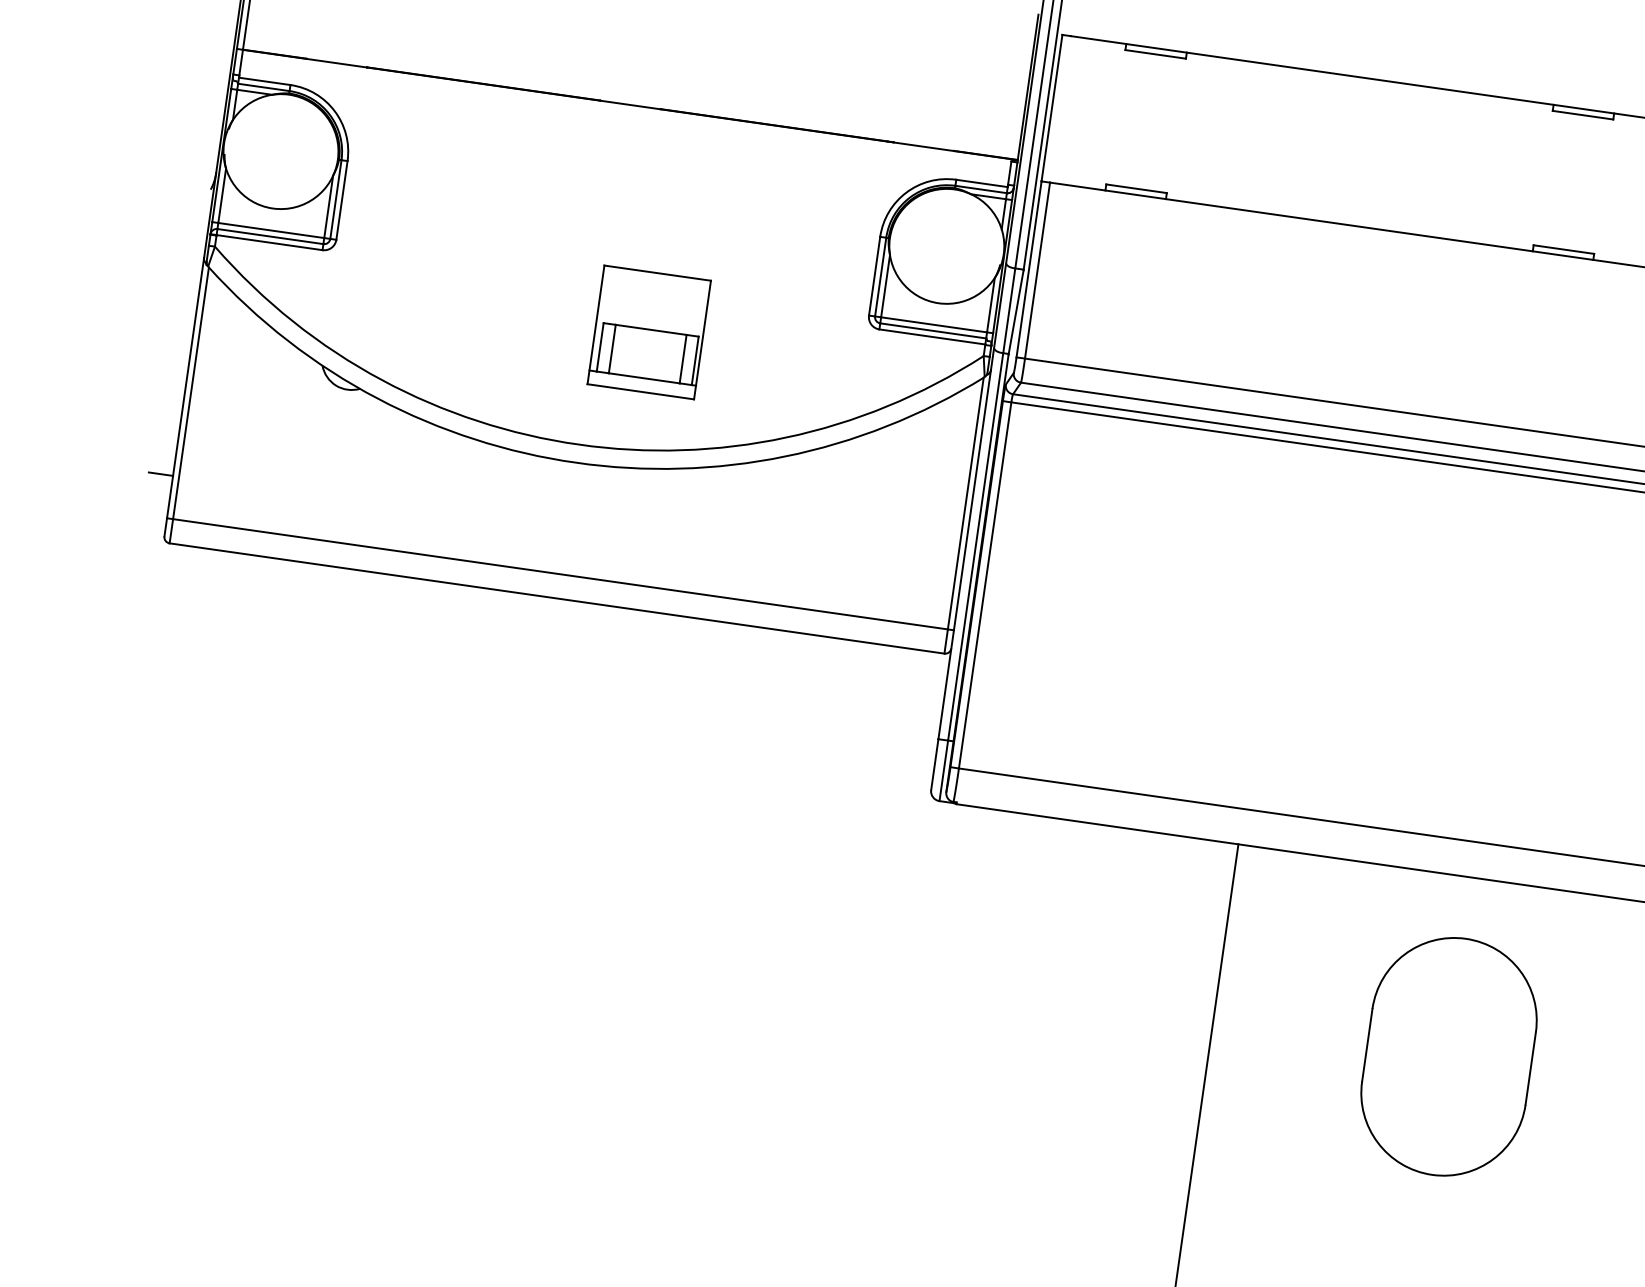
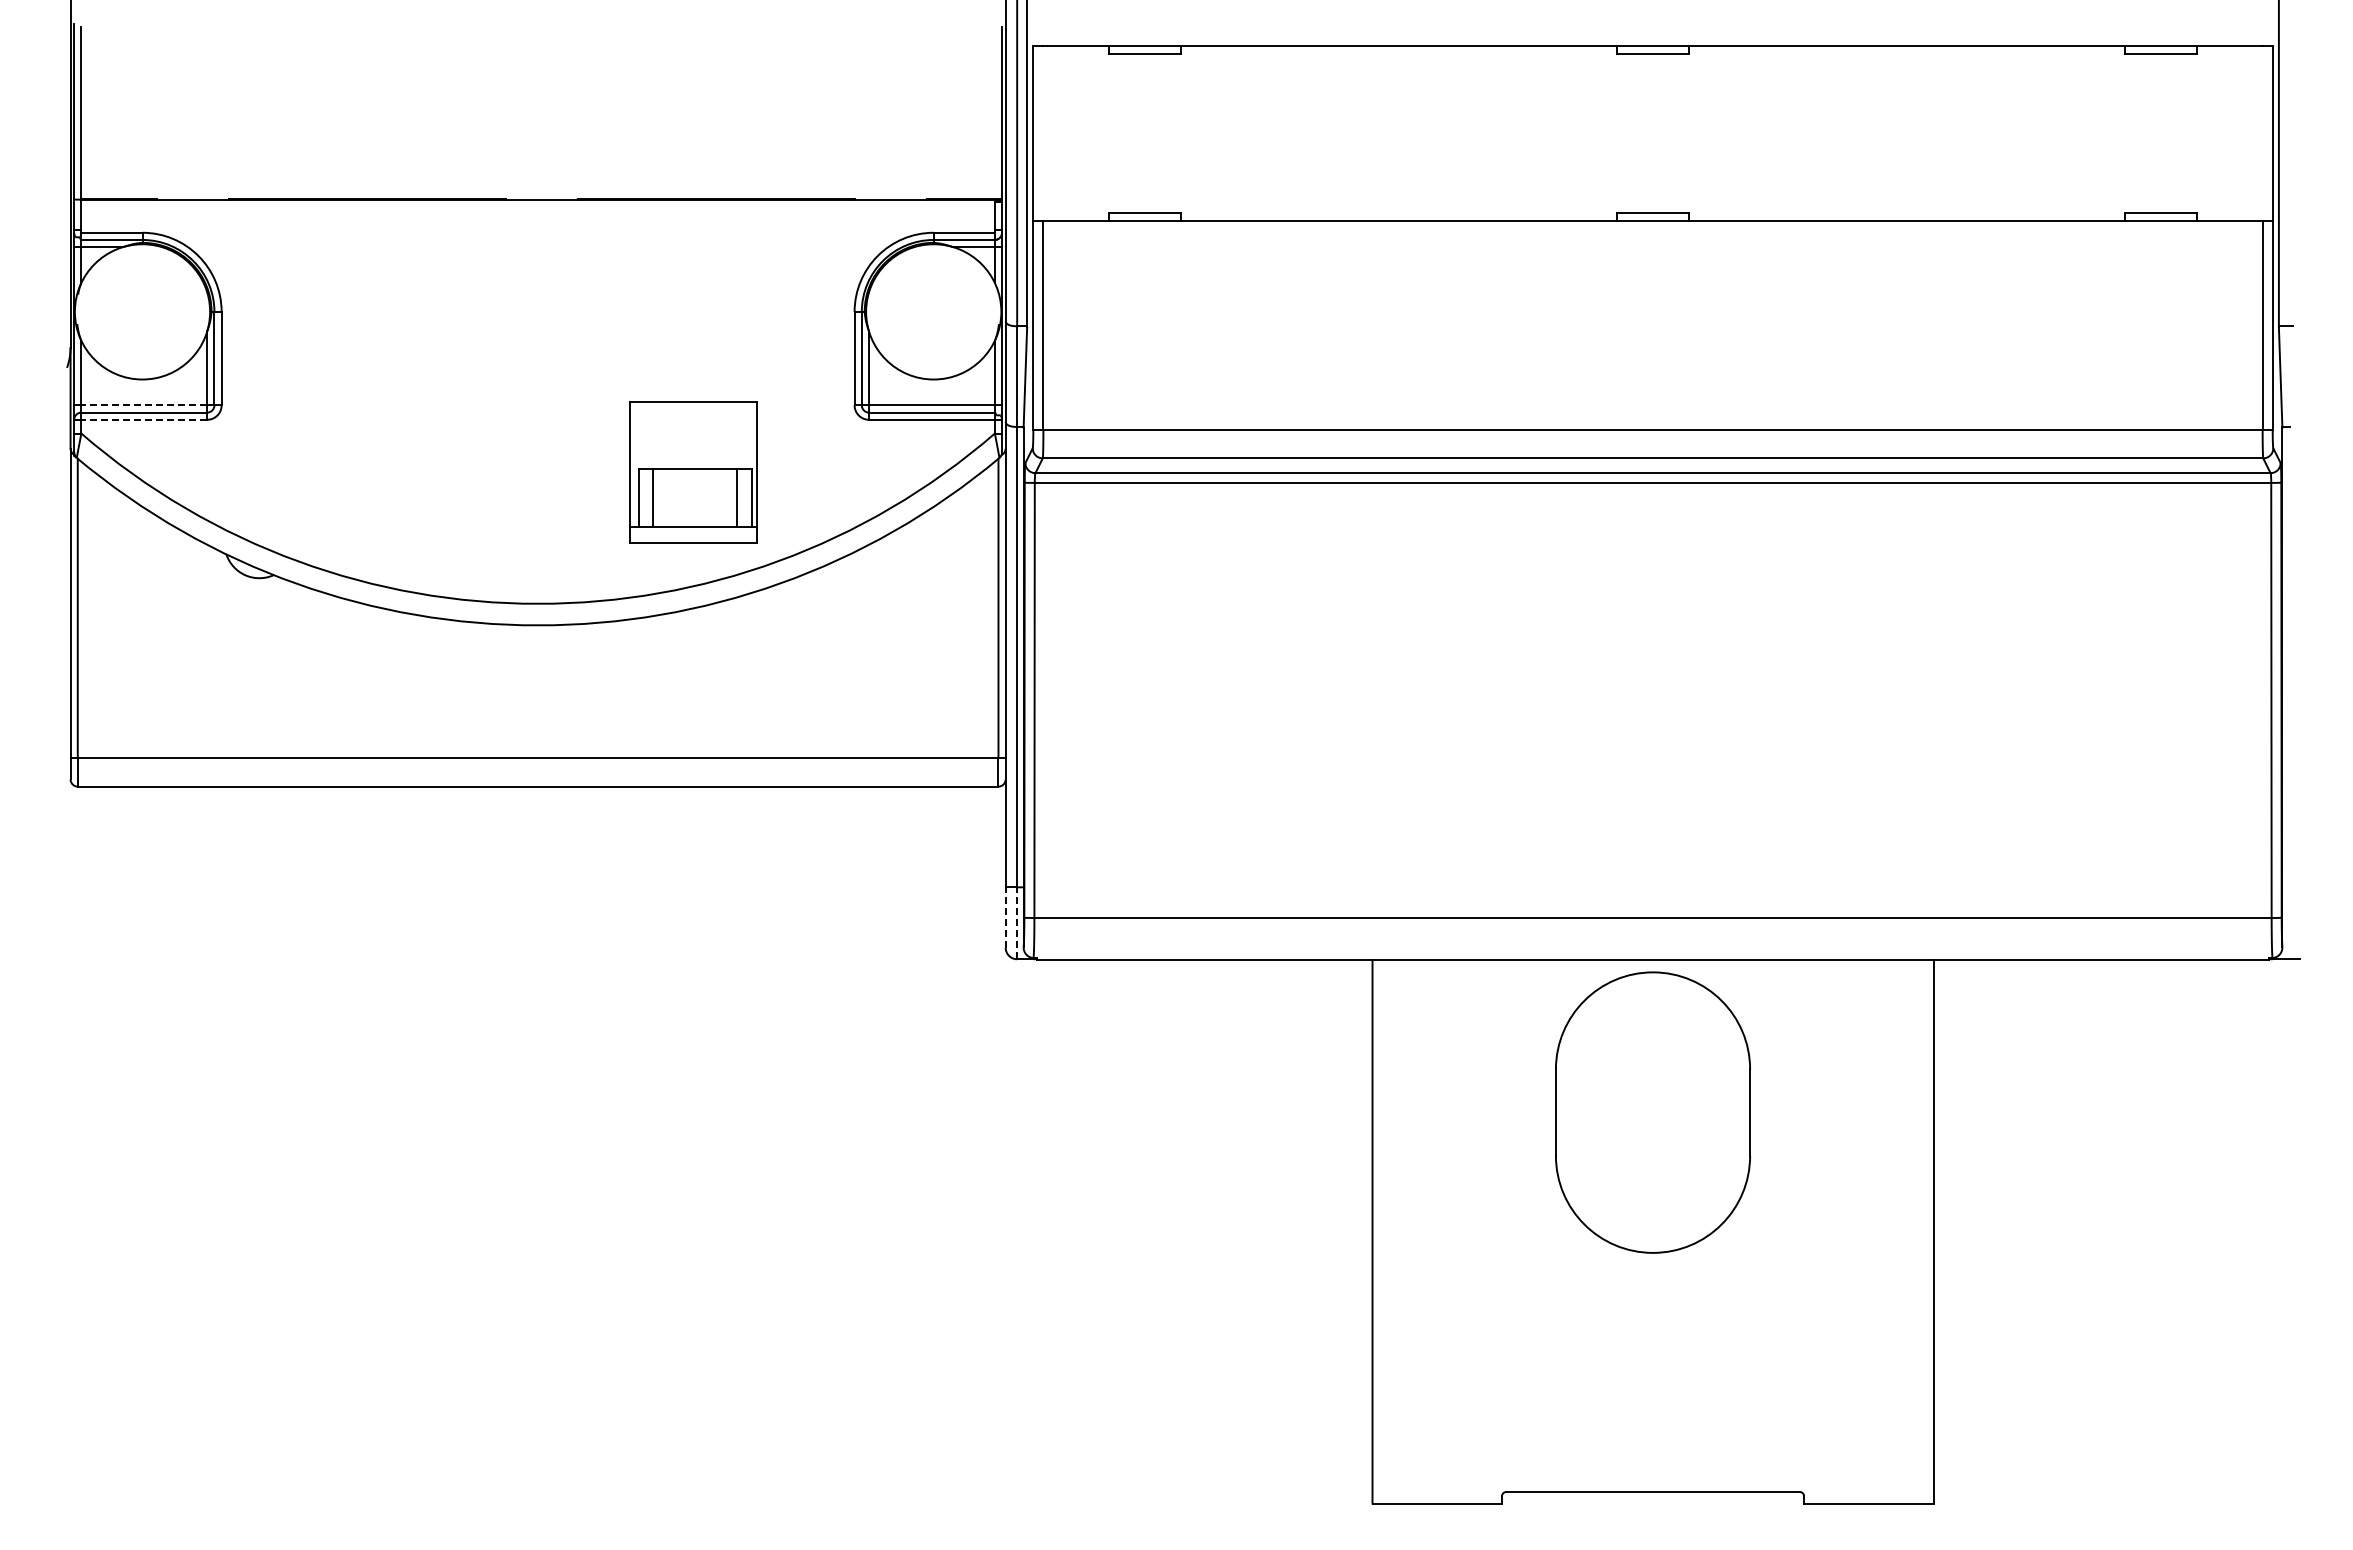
line: (271, 230) -> (144, 405), solid -> dashed
line: (269, 242) -> (144, 419), solid -> dashed
part: (649, 332) -> (693, 472), moved
line: (160, 474) -> (55, 707), removed
line: (934, 764) -> (1005, 917), solid -> dashed
line: (944, 771) -> (1017, 923), solid -> dashed
part: (1448, 1056) -> (1652, 1112), moved

